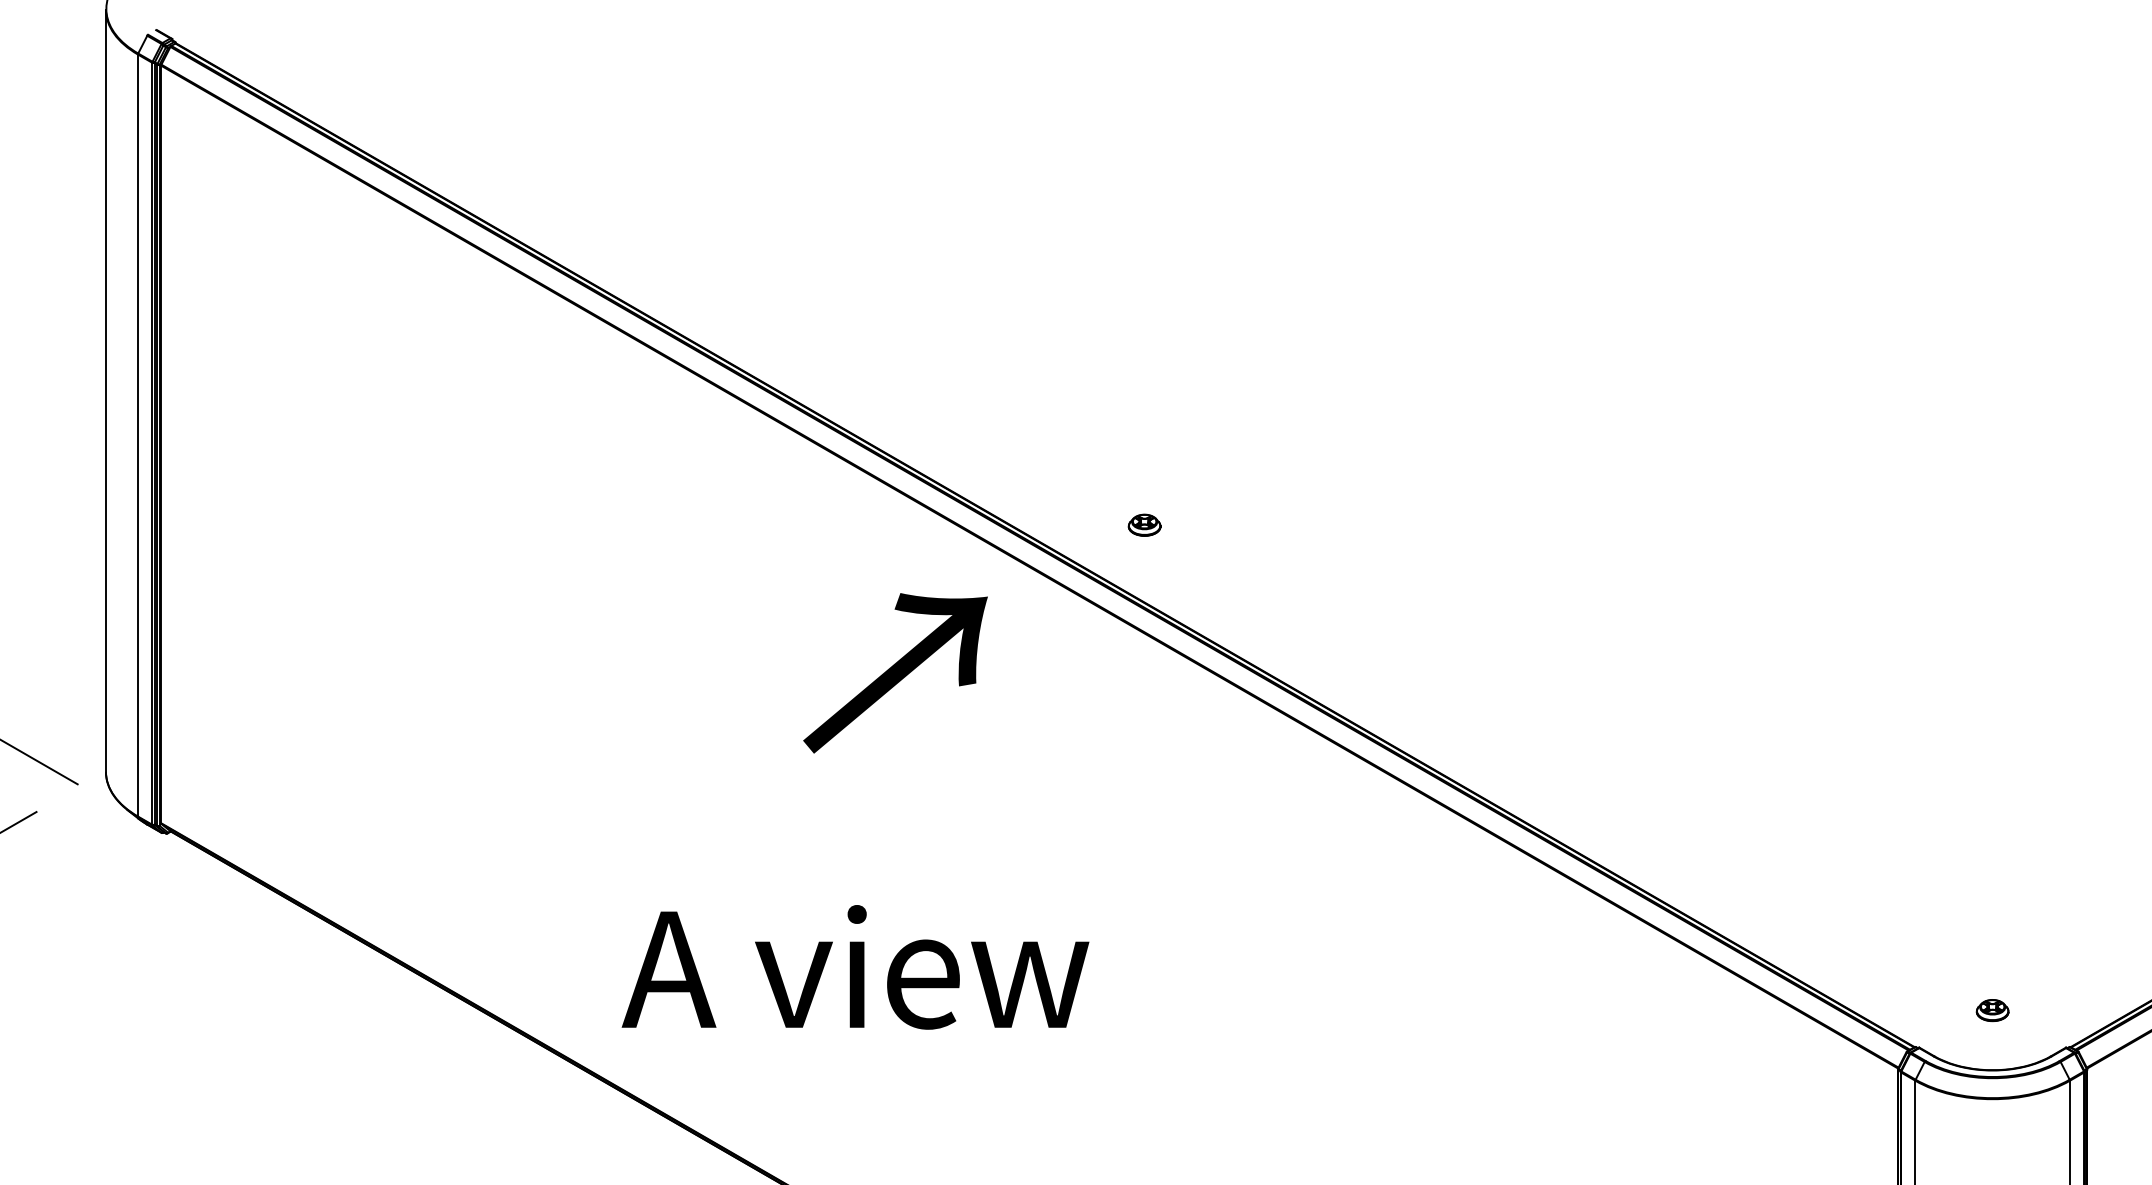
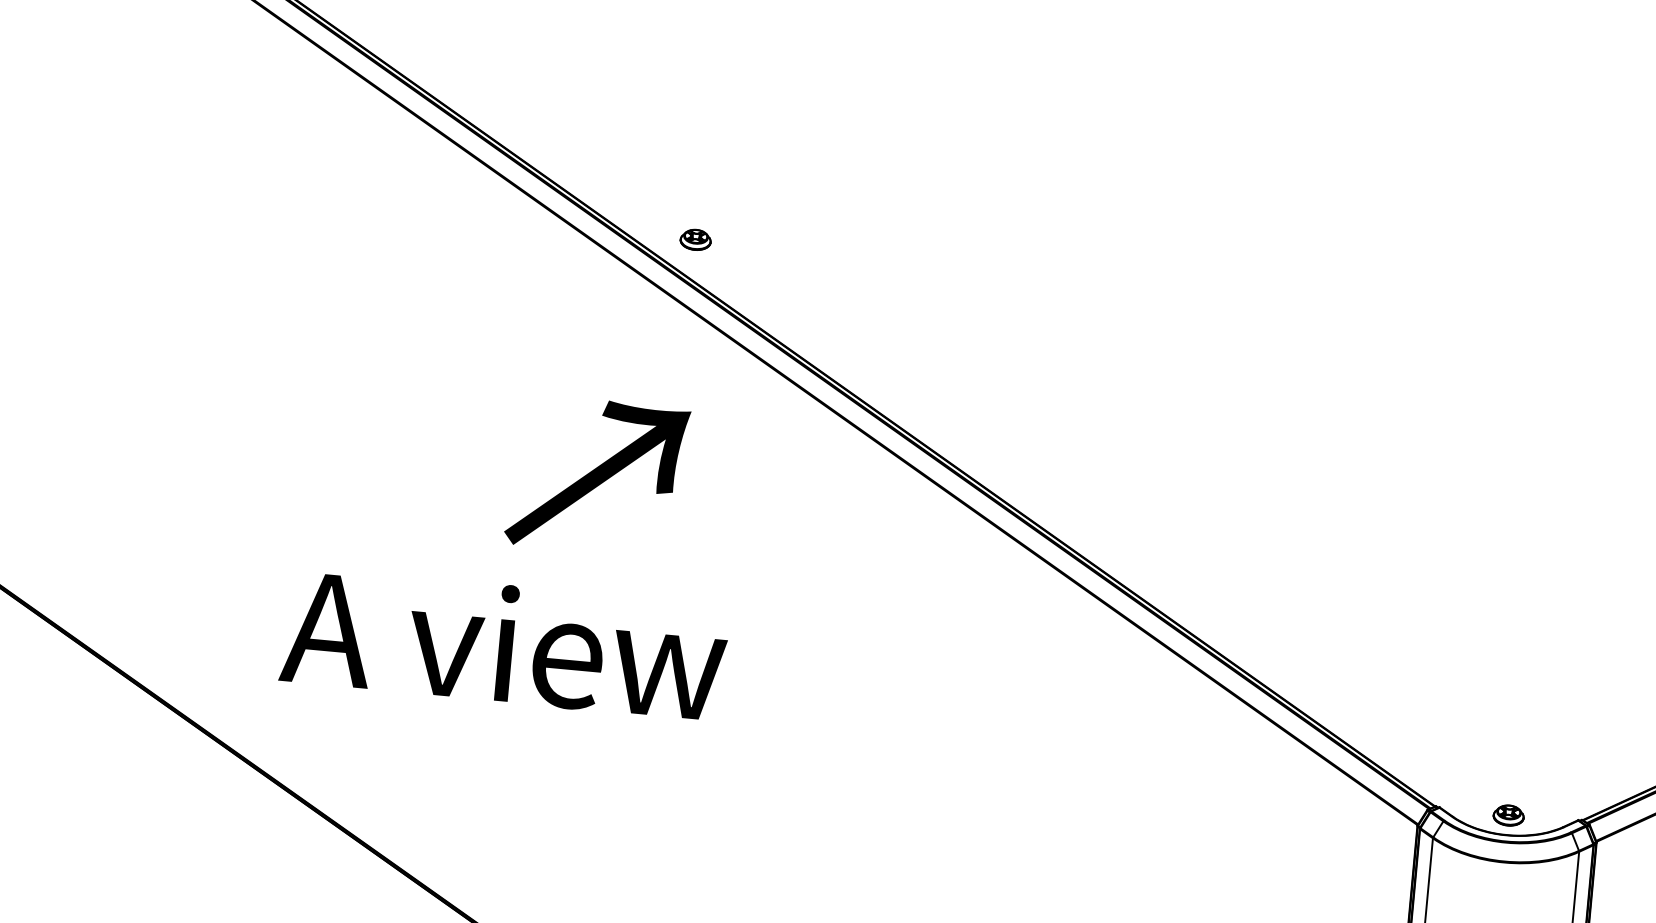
part: (1144, 524) -> (695, 239), moved
text: (895, 673) -> (597, 476), moved
text: (855, 967) -> (504, 644), moved
part: (1992, 1010) -> (1508, 815), moved

